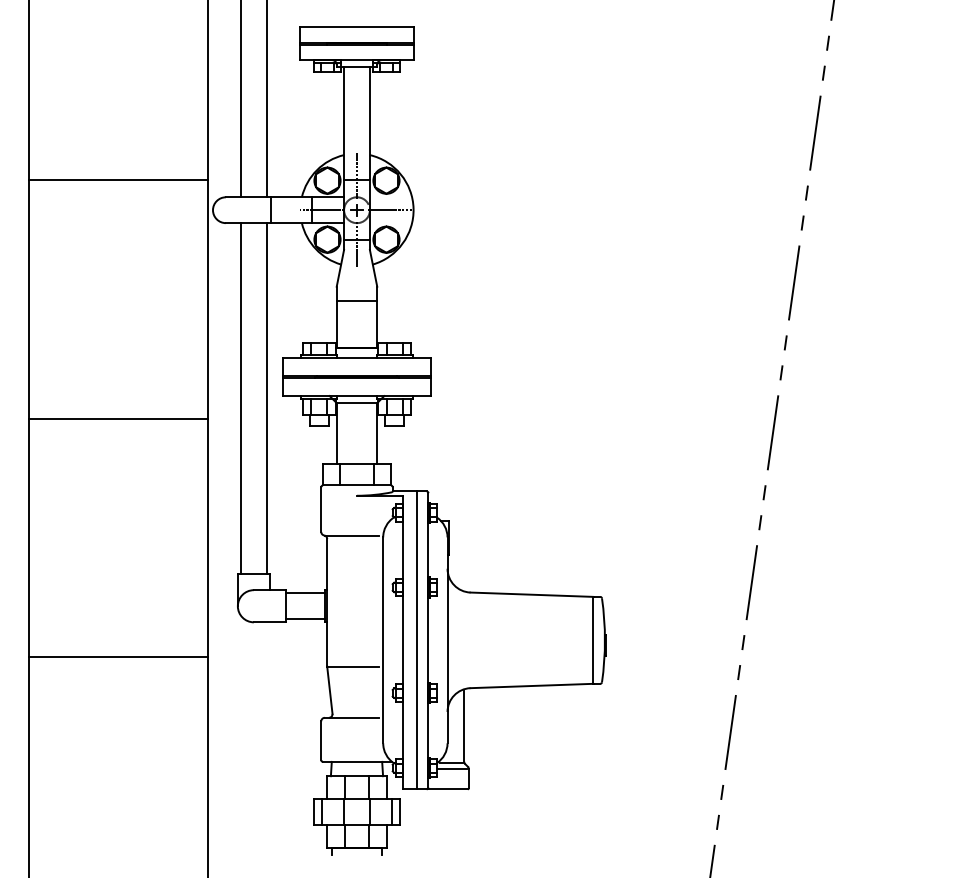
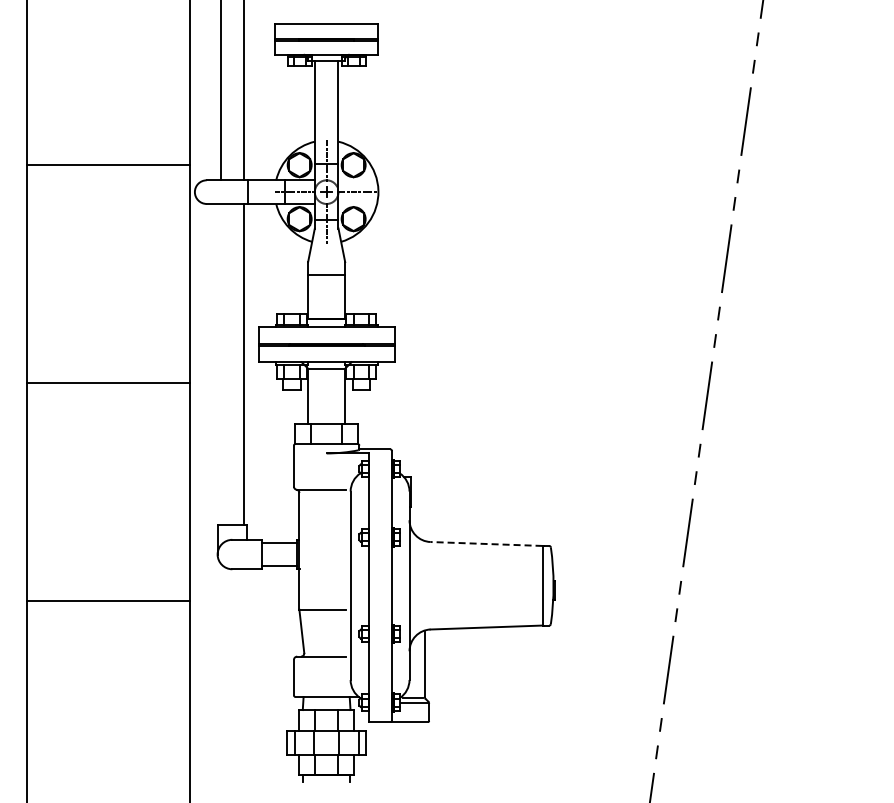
line: (240, 398) -> (220, 364), removed
line: (531, 594) -> (486, 543), solid -> dashed
line: (416, 640) -> (381, 585), removed

